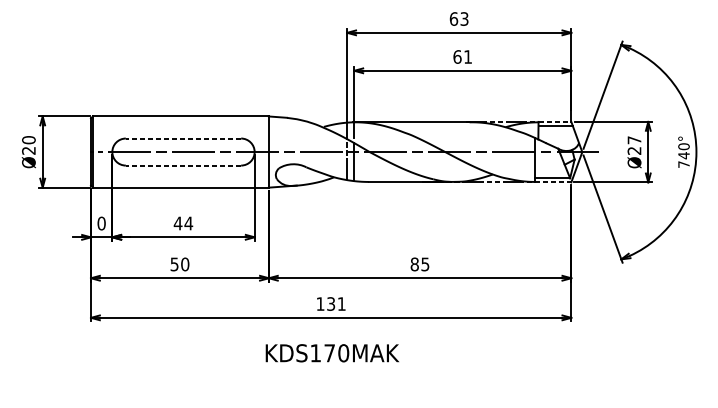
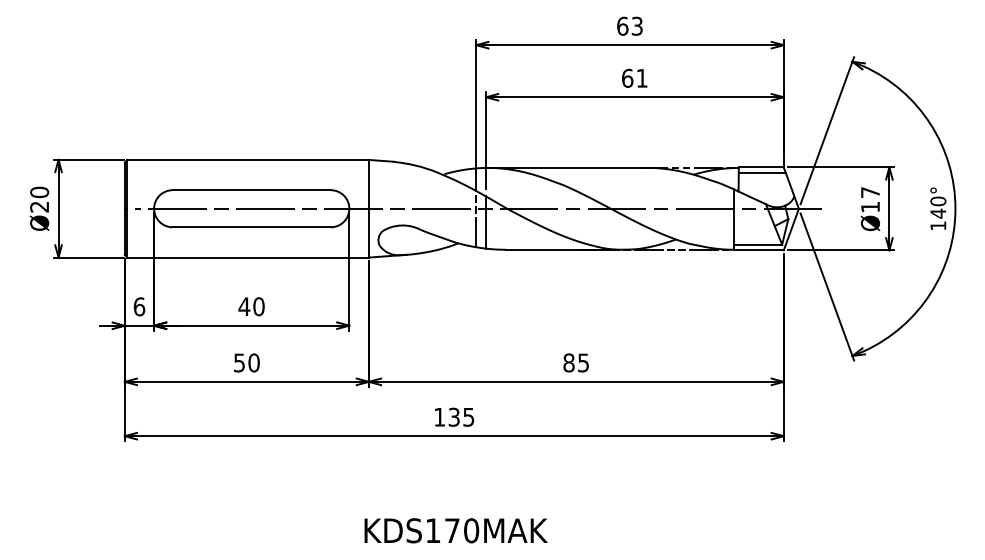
line: (555, 121) -> (761, 167), dashed -> solid
line: (183, 138) -> (251, 190), dashed -> solid
text: (634, 151) -> (870, 207), Ø27 -> Ø17
text: (684, 164) -> (938, 225), 740° -> 140°
line: (183, 165) -> (251, 227), dashed -> solid
line: (552, 182) -> (758, 250), dashed -> solid
text: (101, 223) -> (139, 306), 0 -> 6
text: (188, 223) -> (258, 306), 44 -> 40
text: (341, 304) -> (468, 417), 131 -> 135
text: (332, 353) -> (455, 530), moved

